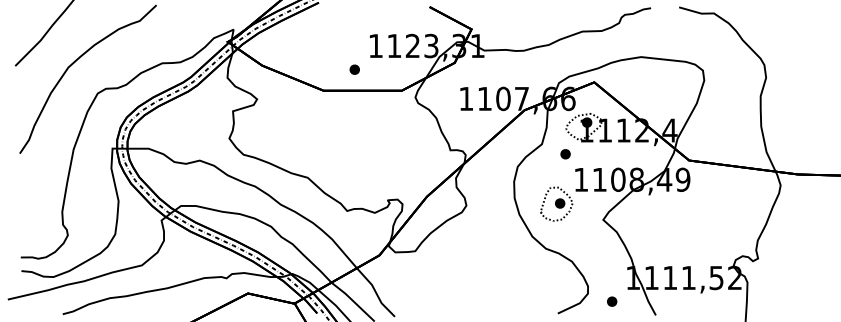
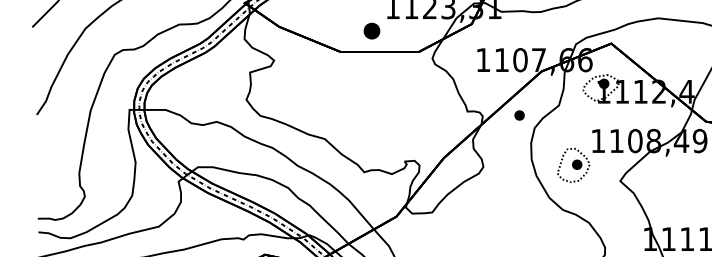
part: (354, 69) -> (371, 30), size x1.6
part: (565, 154) -> (519, 115), moved

